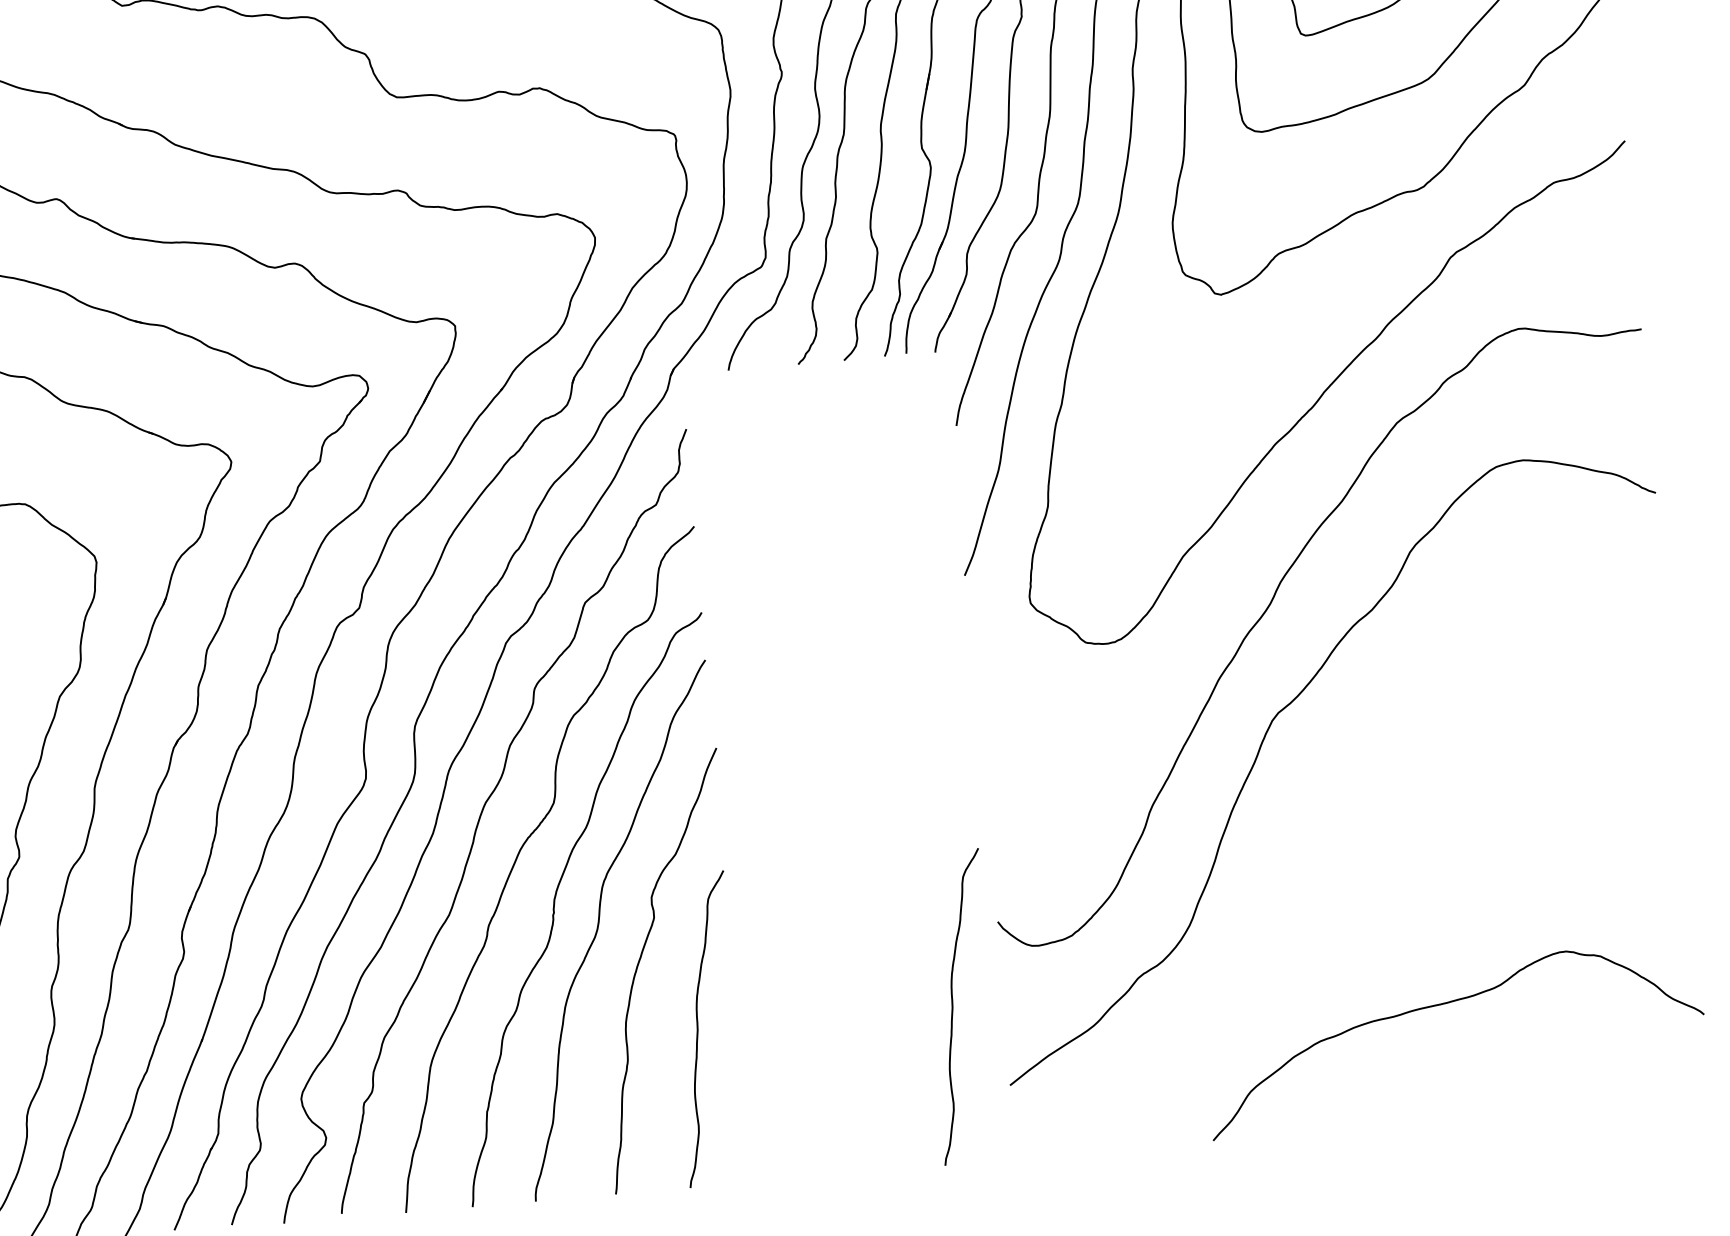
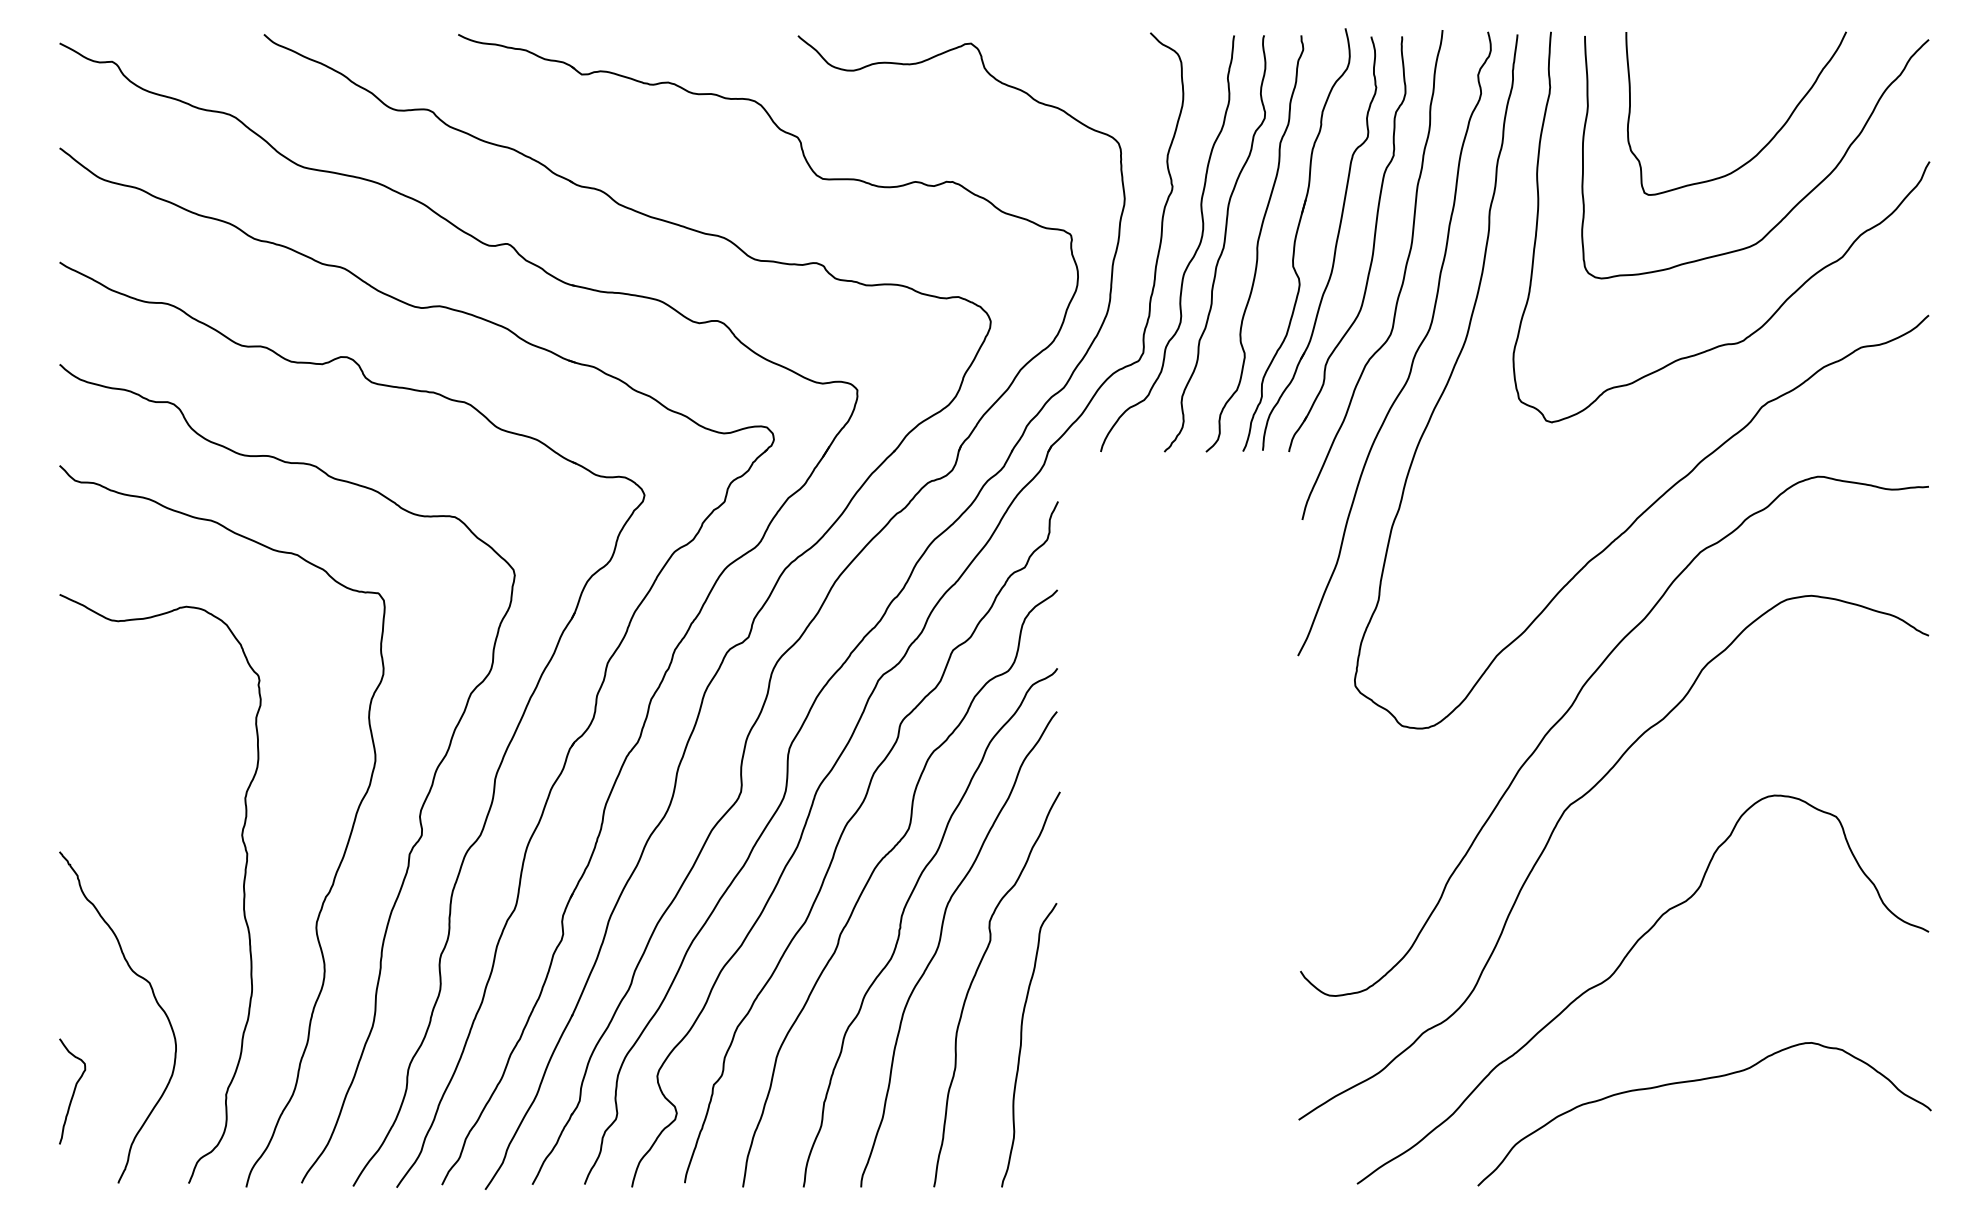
curve: (1345, 890) -> (1617, 970), added
curve: (953, 1007) -> (1253, 1045), removed

